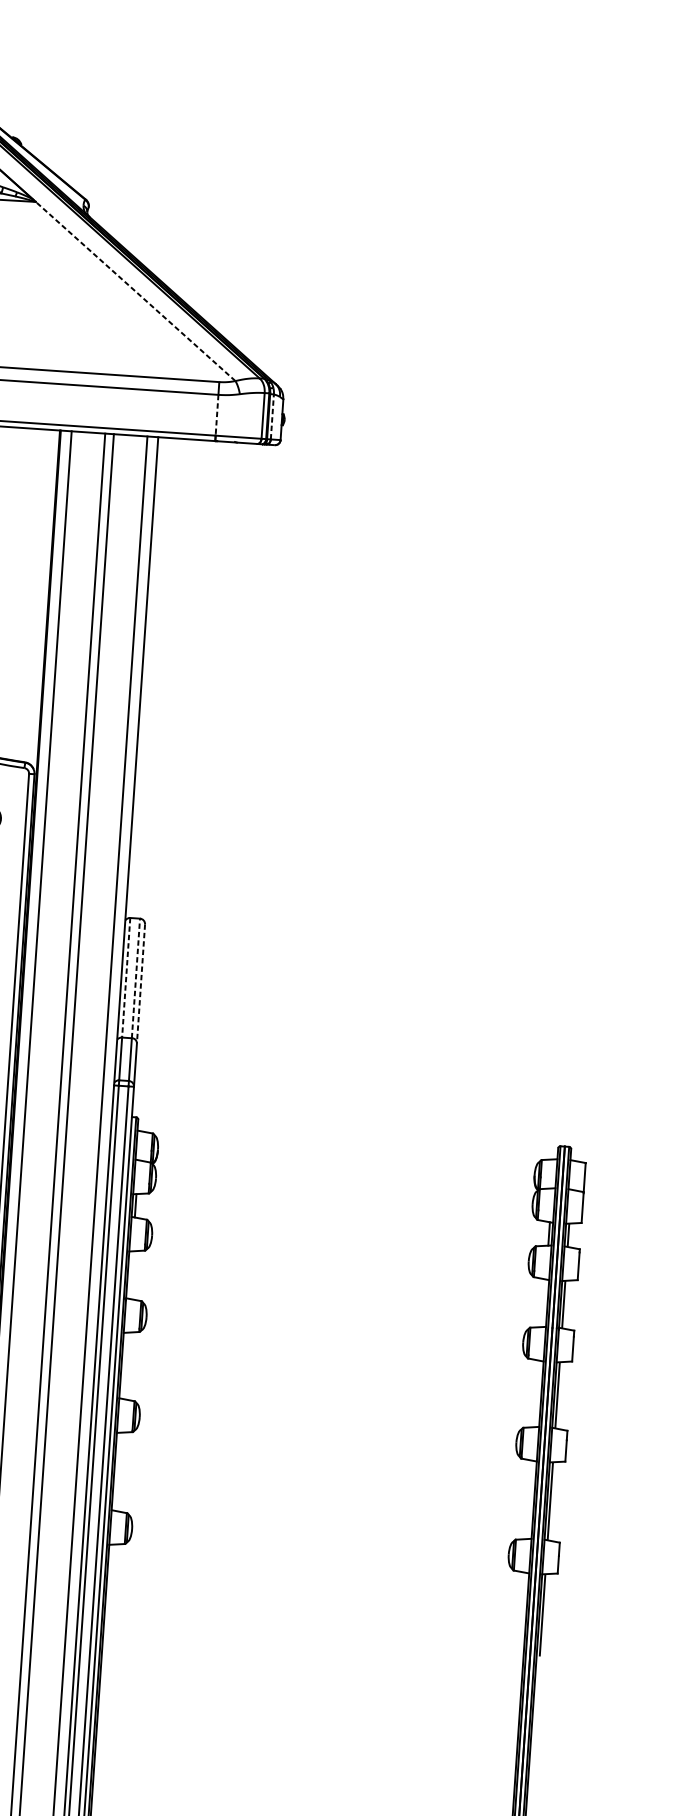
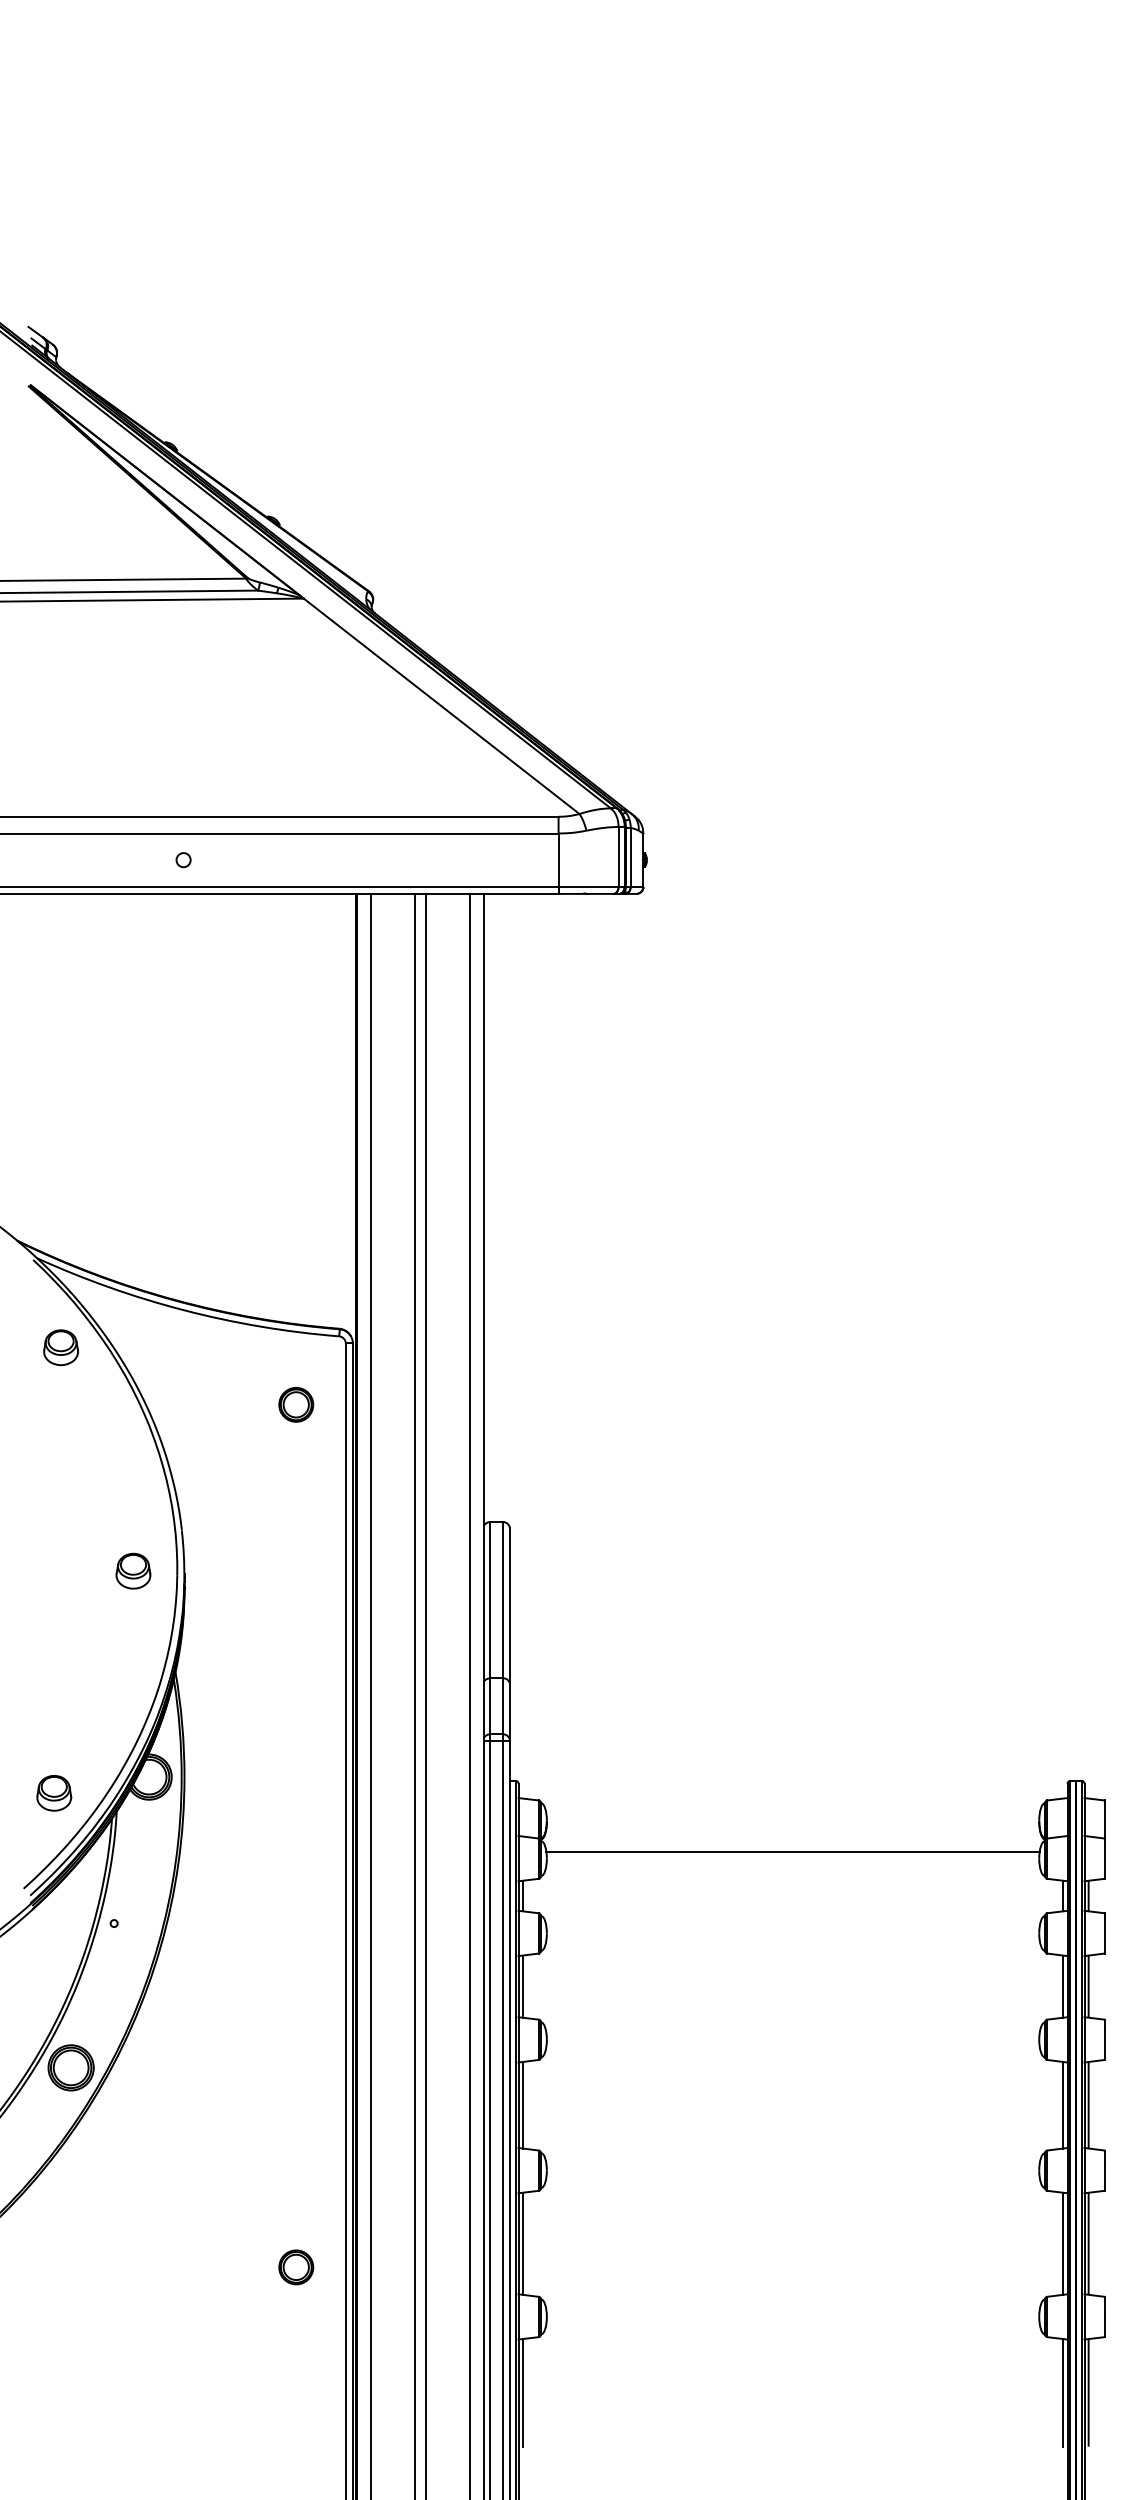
line: (135, 291) -> (441, 706), dashed -> solid
line: (216, 415) -> (558, 860), dashed -> solid
line: (272, 416) -> (630, 856), dashed -> solid
line: (136, 977) -> (503, 1599), dashed -> solid
line: (126, 978) -> (490, 1600), dashed -> solid
line: (141, 983) -> (510, 1606), dashed -> solid
line: (344, 1185) -> (792, 1851), added
line: (130, 1274) -> (522, 1986), added
line: (544, 1303) -> (1063, 1986), added
line: (124, 1365) -> (522, 2104), added
line: (538, 1393) -> (1063, 2104), added
line: (117, 1471) -> (522, 2243), added
line: (531, 1499) -> (1063, 2243), added
line: (109, 1585) -> (522, 2392), added
line: (523, 1613) -> (1063, 2392), added

